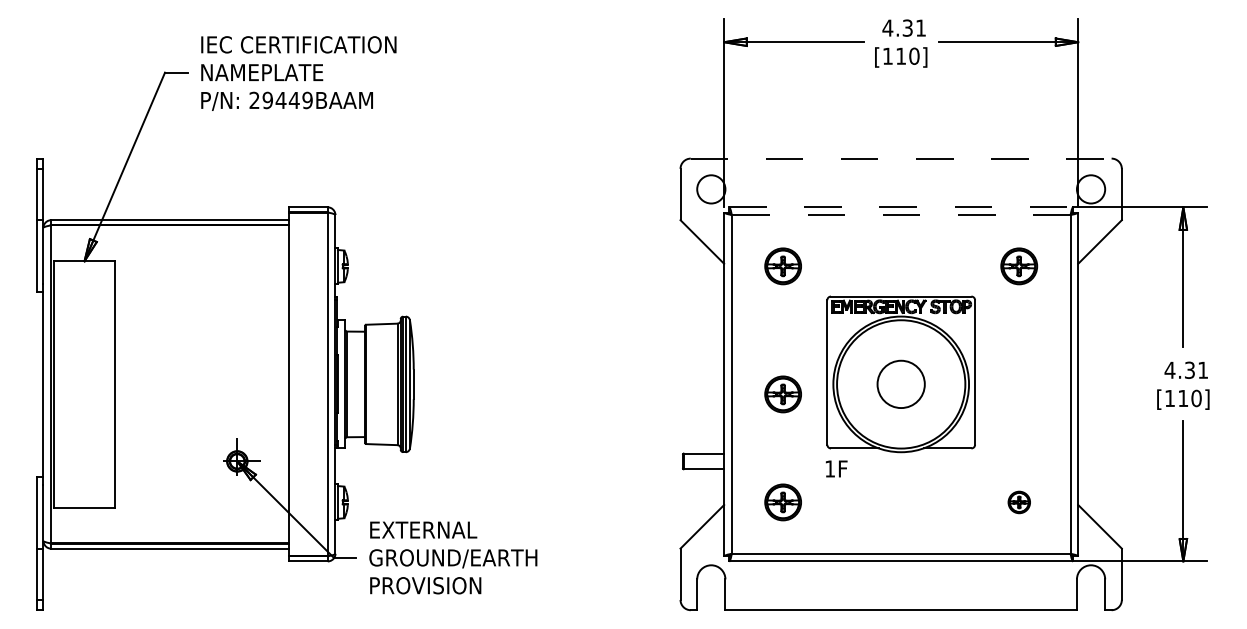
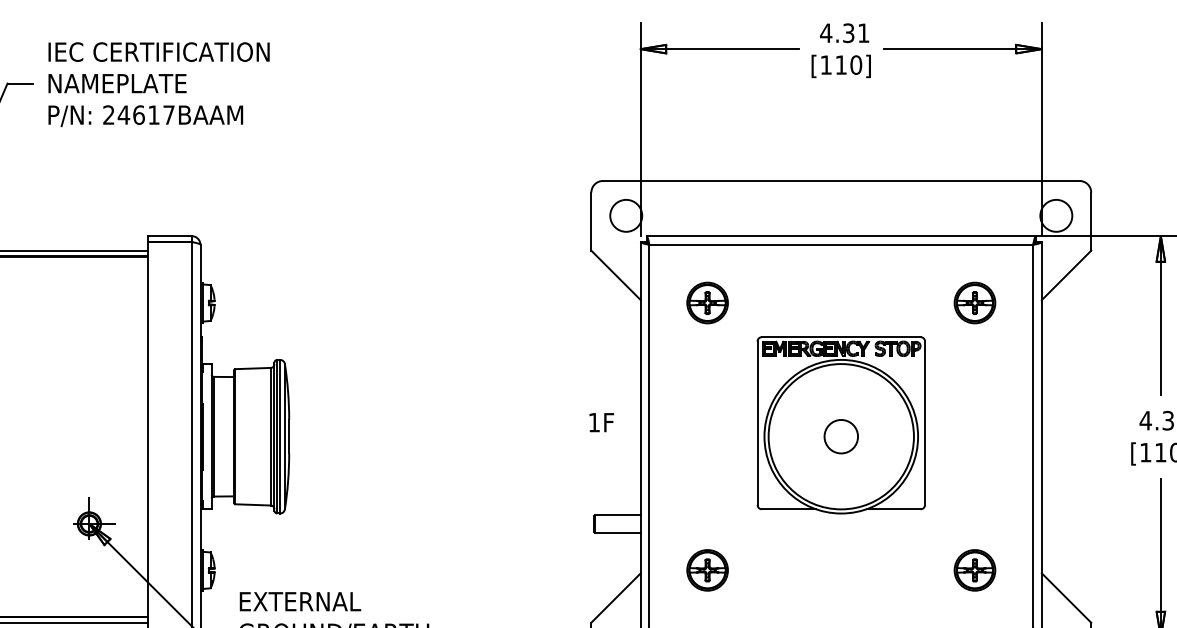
text: (287, 100) -> (146, 115), 29449BAAM -> 24617BAAM
line: (901, 158) -> (841, 180), dashed -> solid
line: (901, 207) -> (841, 236), dashed -> solid
line: (900, 215) -> (840, 245), dashed -> solid
circle: (900, 384) -> (840, 436), size x0.62
part: (782, 394) -> (706, 448), removed
text: (836, 468) -> (601, 422), moved
part: (1019, 502) -> (975, 570), size x1.67

